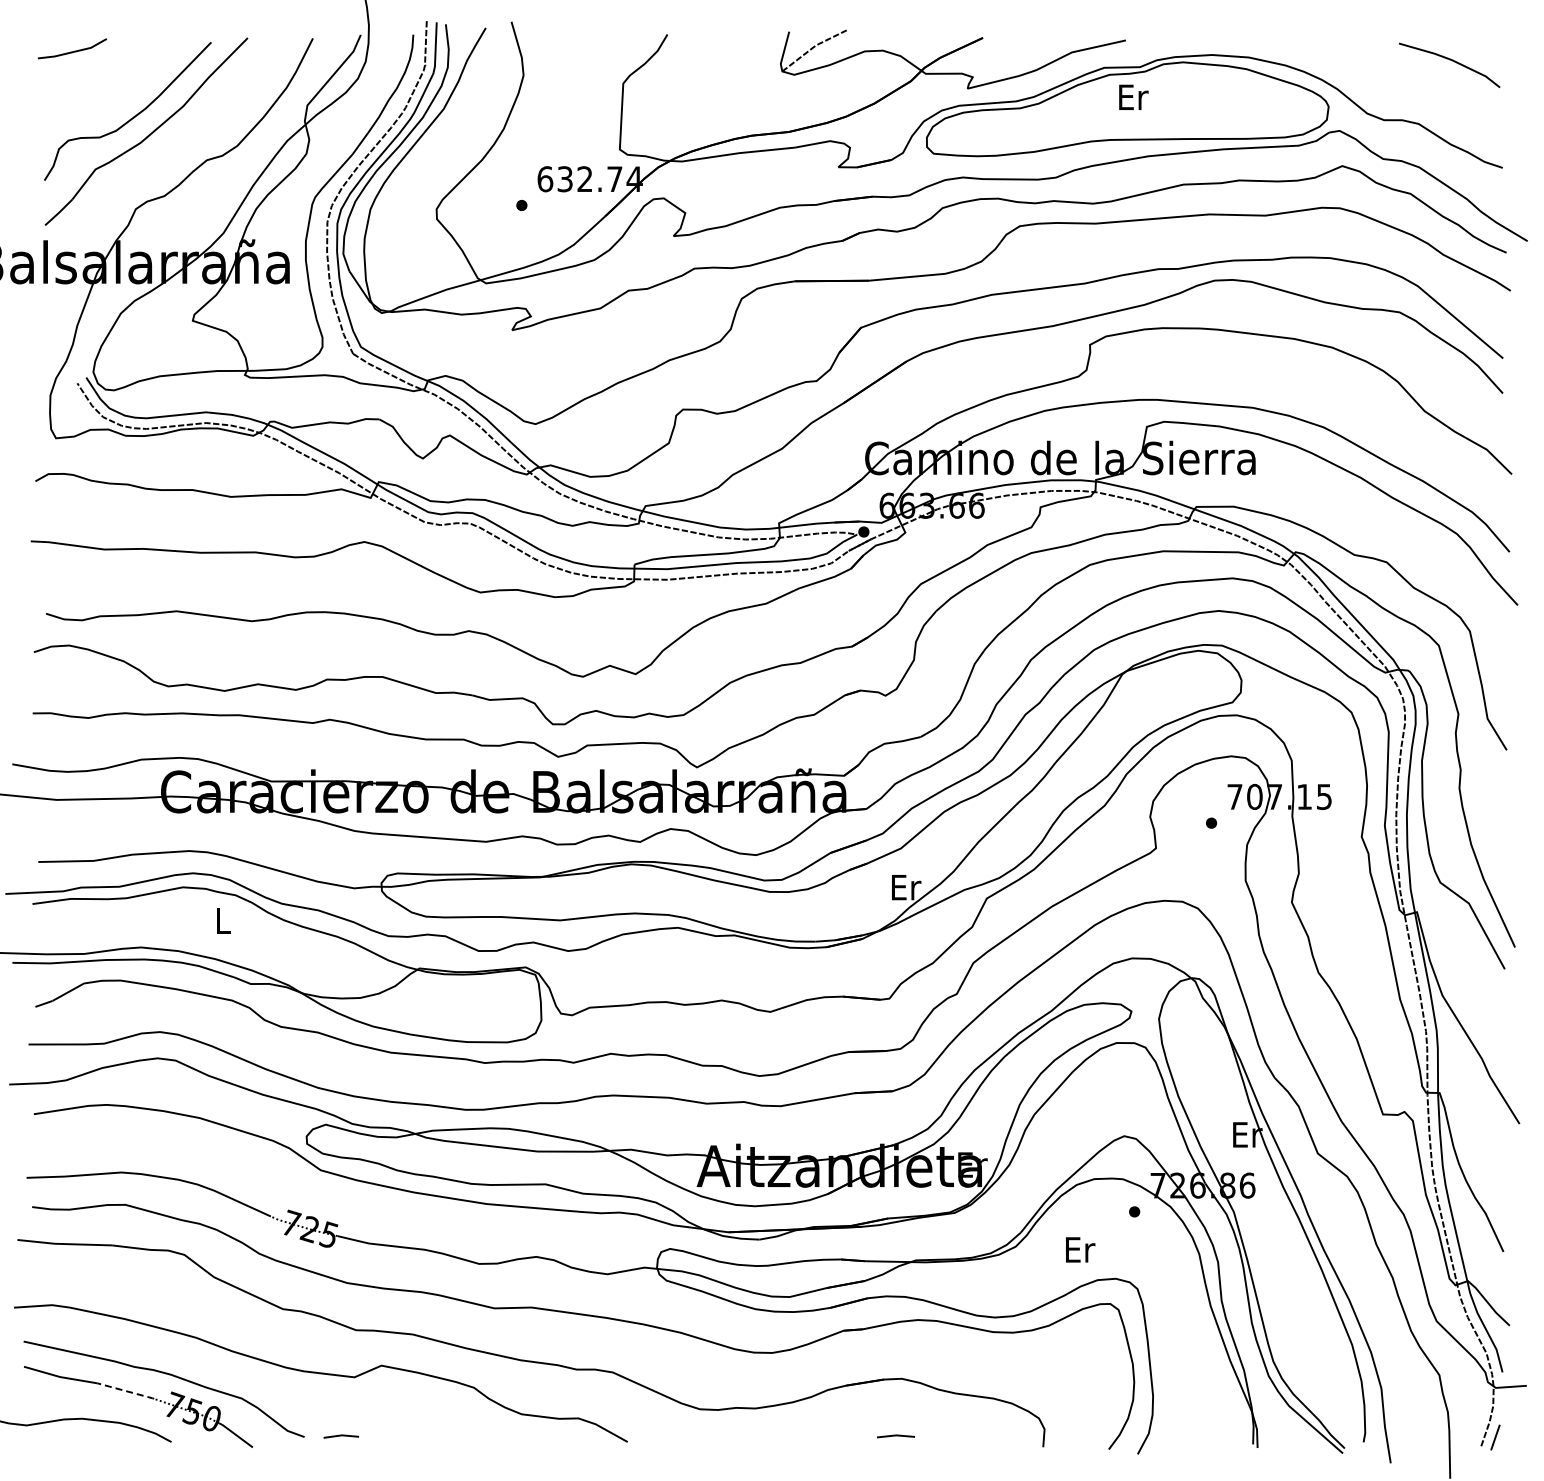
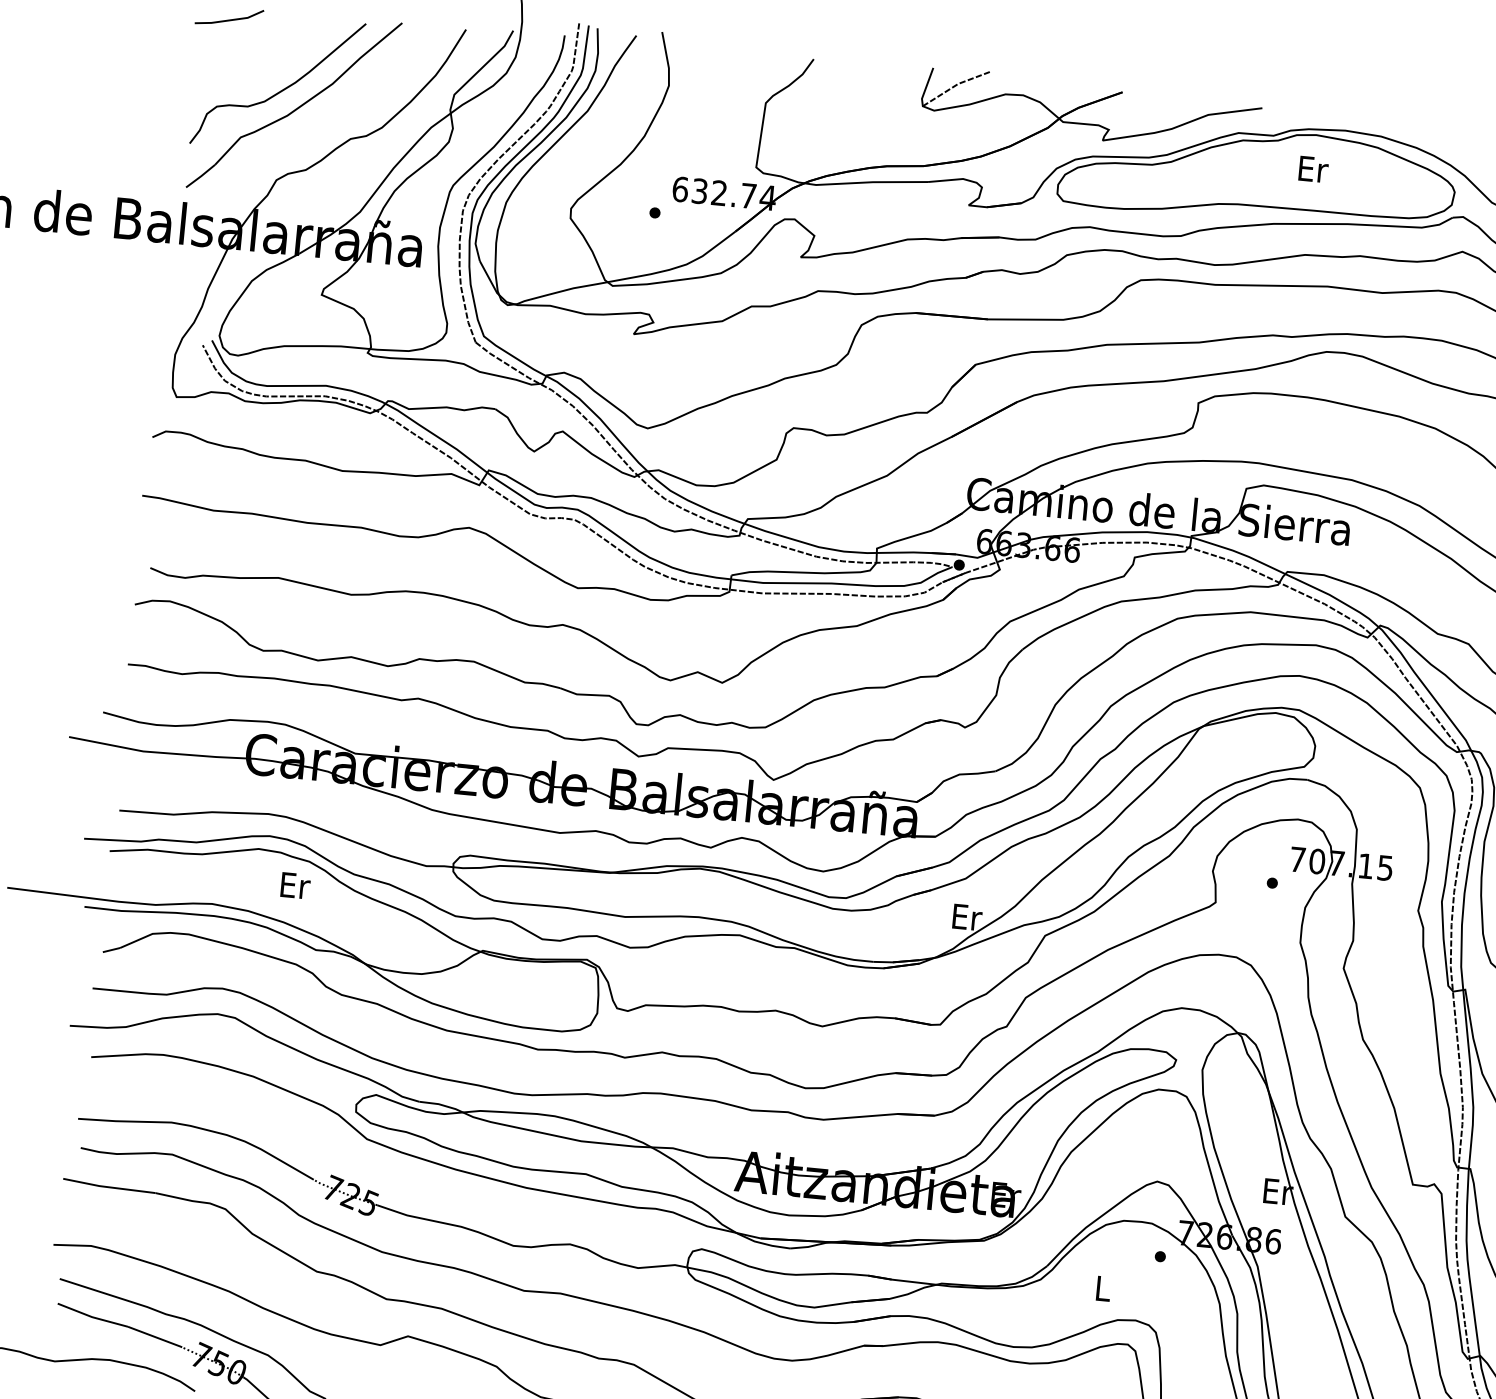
text: (1133, 96) -> (1313, 168), moved
text: (223, 920) -> (295, 885), L -> Er
text: (1080, 1249) -> (1103, 1288), Er -> L
line: (125, 1391) -> (154, 1337), dashed -> solid

